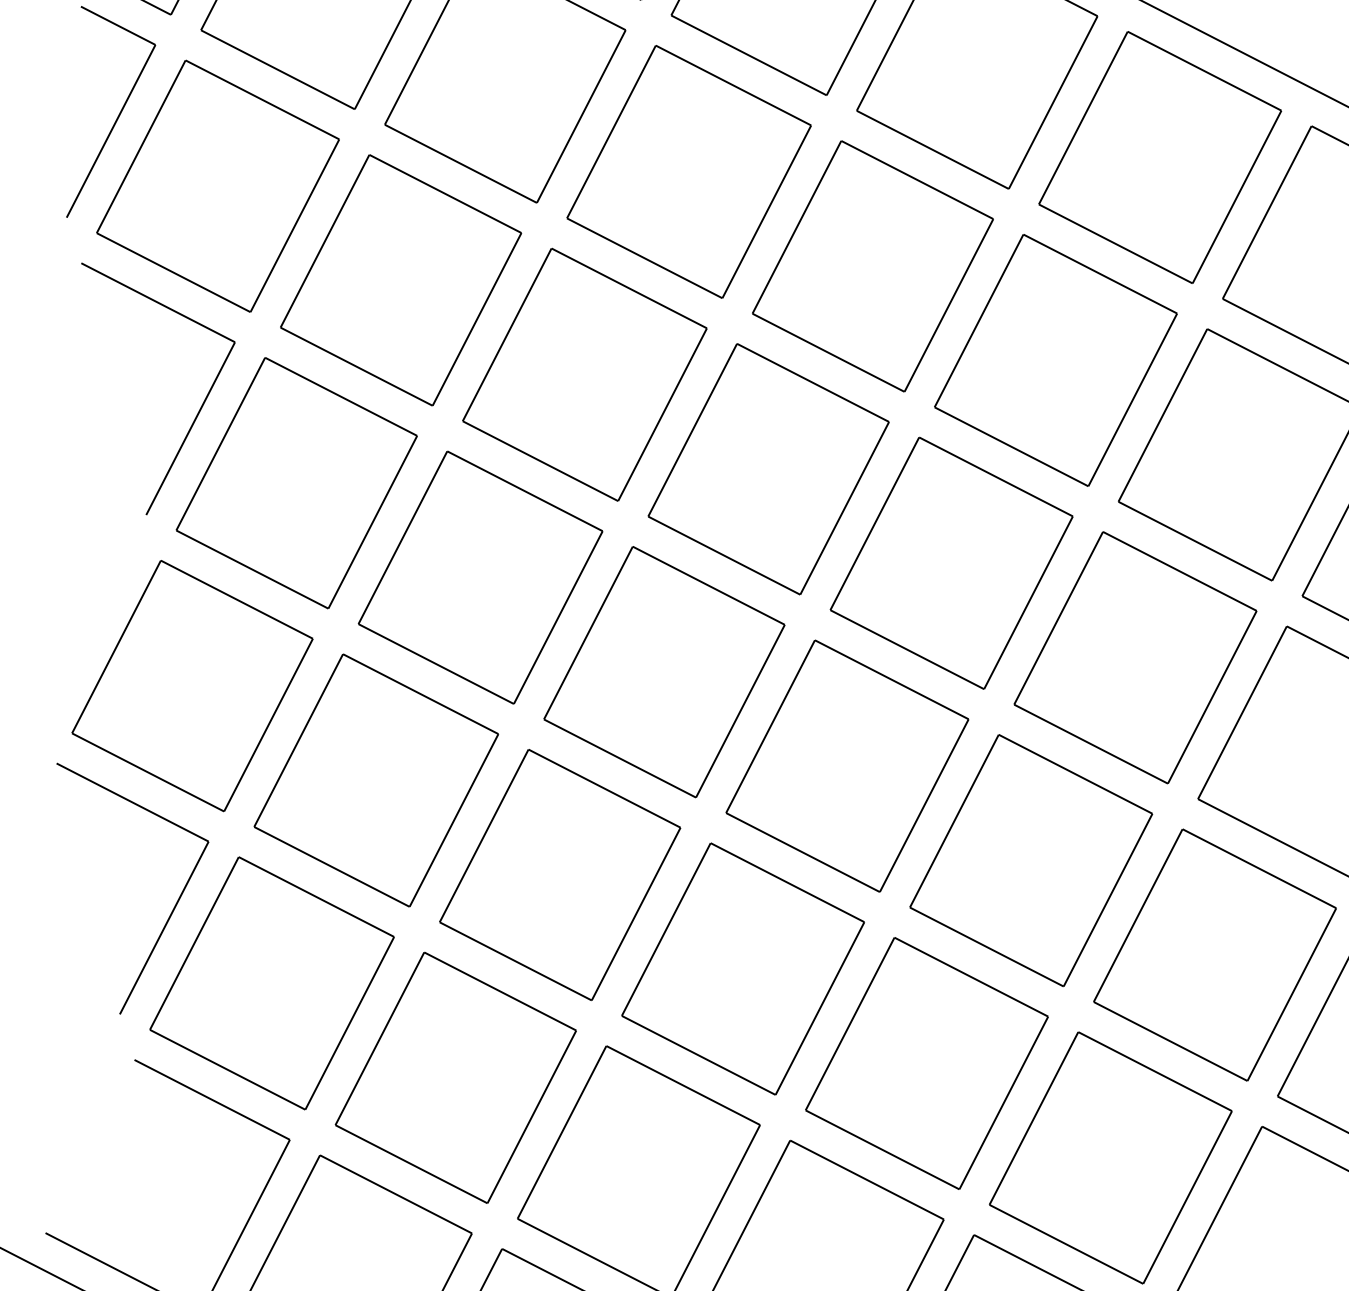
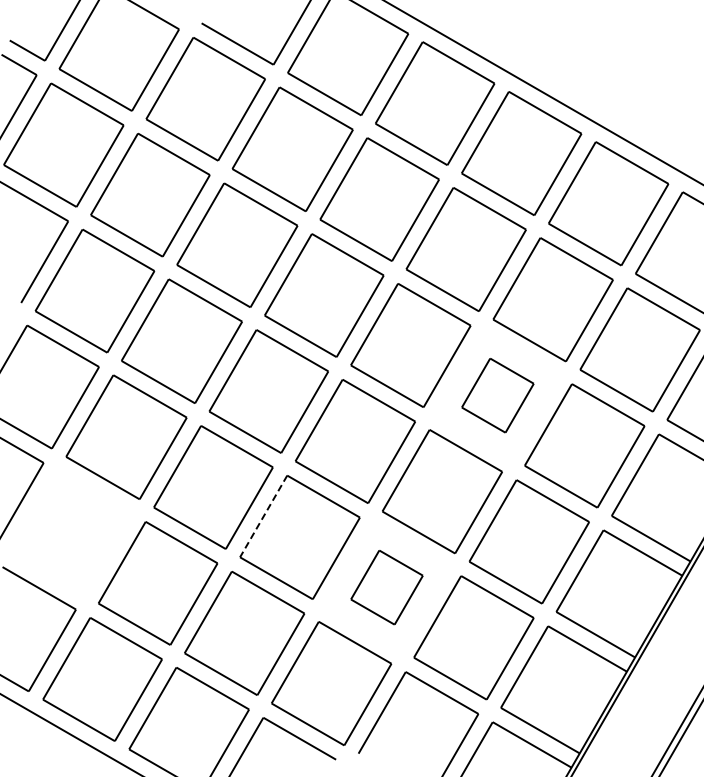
part: (1134, 657) -> (497, 395), size x0.6
line: (665, 929) -> (263, 516), solid -> dashed
part: (270, 981) -> (70, 532), removed
part: (925, 1063) -> (386, 587), size x0.6

